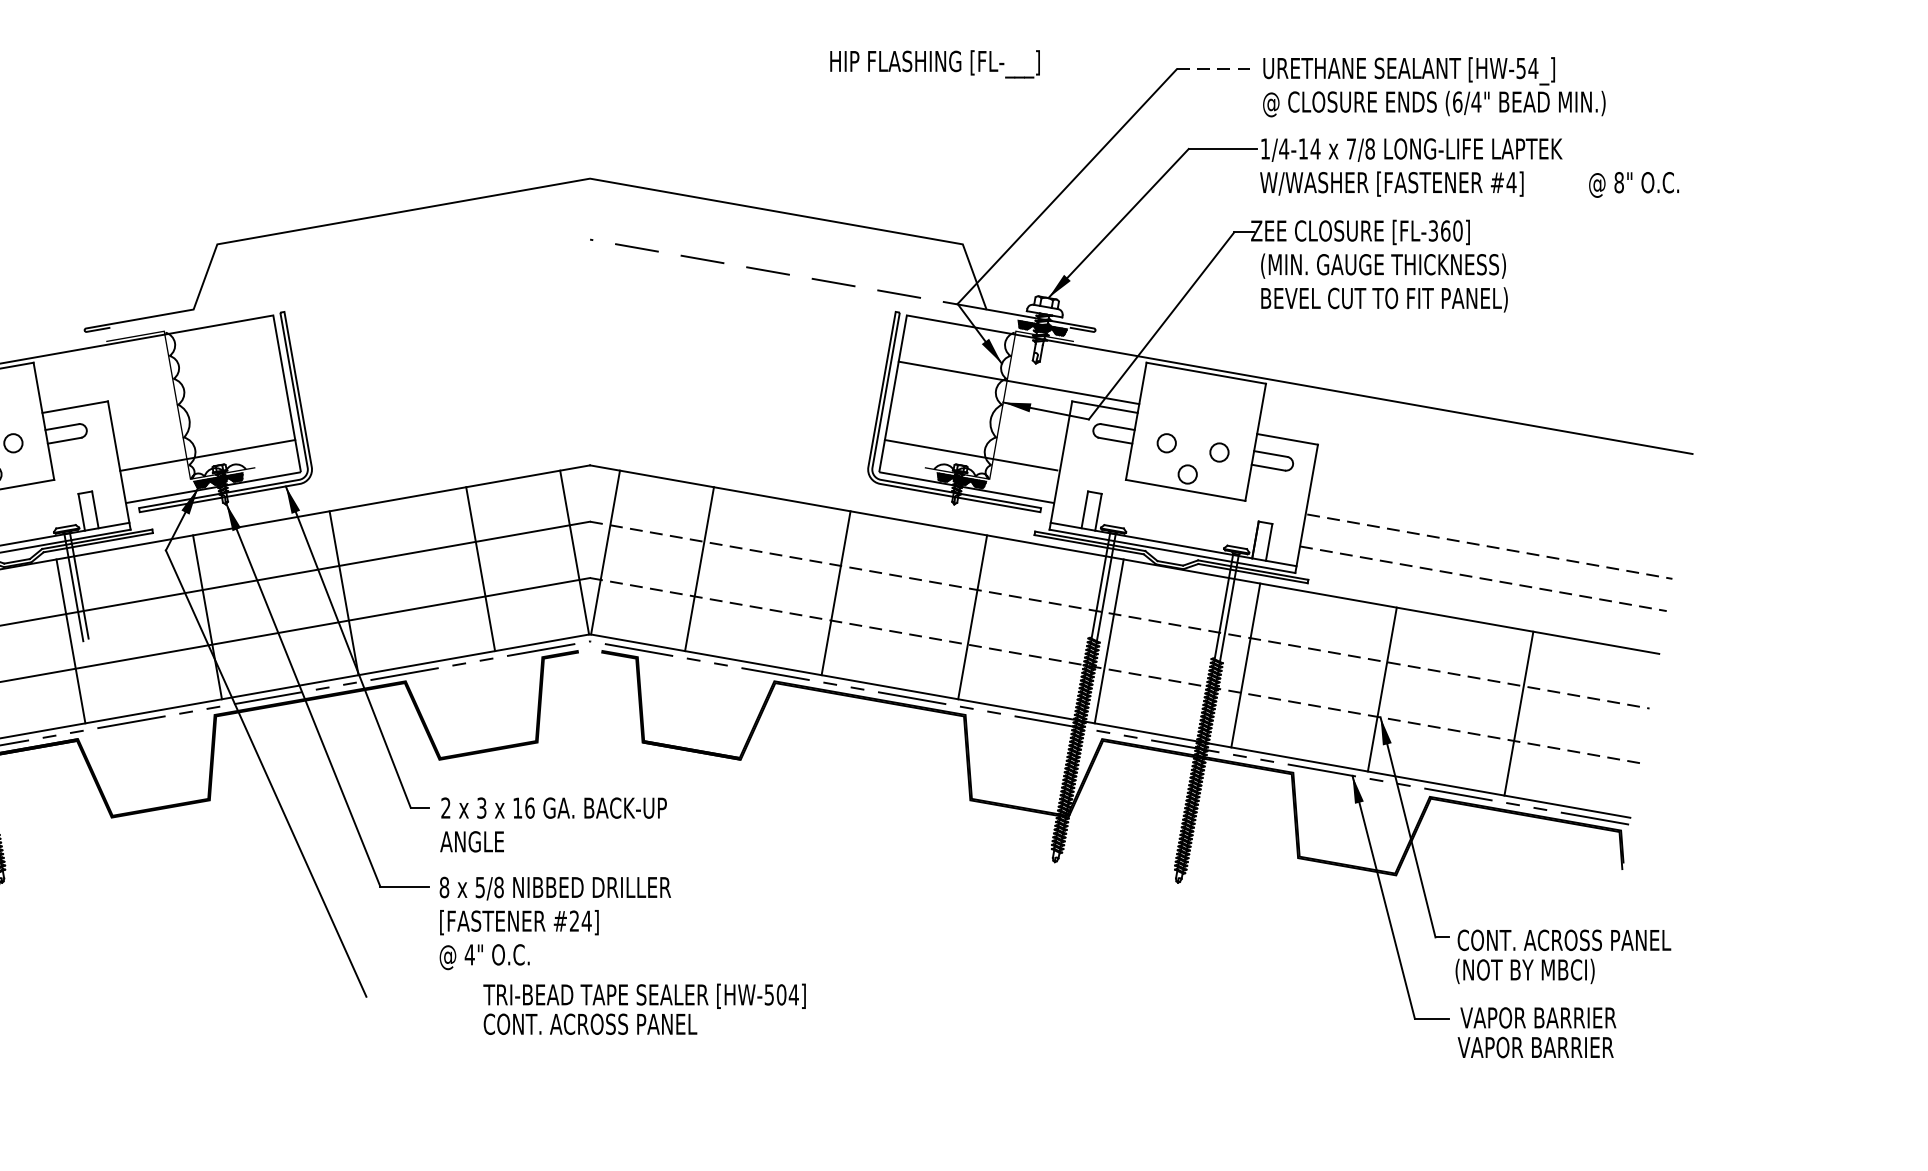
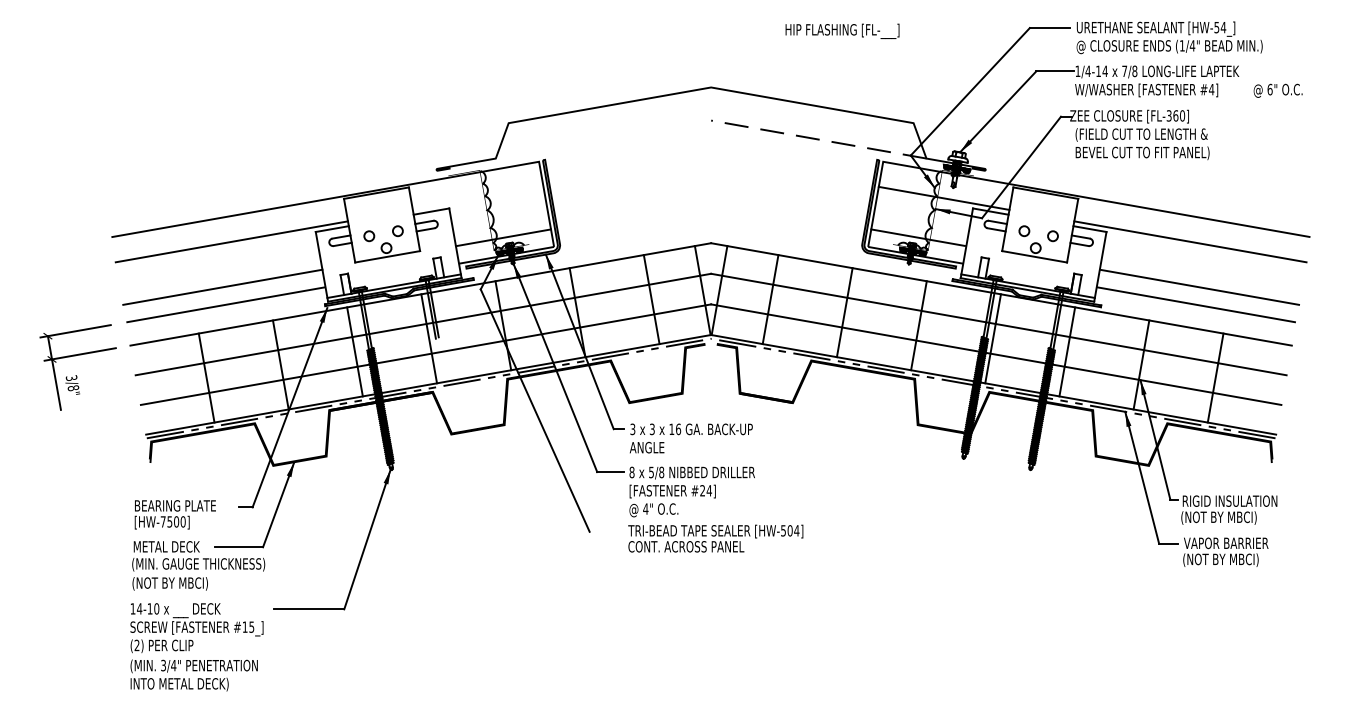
text: (935, 64) -> (842, 31), moved
line: (1214, 70) -> (1050, 28), dashed -> solid
text: (1456, 101) -> (1181, 45), (6/4" -> (1/4"
text: (1618, 182) -> (1269, 89), 8" -> 6"
text: (1387, 265) -> (1144, 134), (MIN. GAUGE THICKNESS) -> (FIELD CUT TO LENGTH &
line: (1472, 462) -> (1190, 241), added
line: (1489, 546) -> (1199, 287), dashed -> solid
line: (1483, 578) -> (1196, 304), dashed -> solid
line: (1120, 615) -> (999, 324), dashed -> solid
line: (1115, 670) -> (996, 354), dashed -> solid
text: (445, 808) -> (632, 429), 2 -> 3
text: (1564, 939) -> (1240, 500), CONT. ACROSS PANEL -> RIGID INSULATION
text: (644, 1009) -> (715, 538), moved
text: (1535, 1047) -> (1224, 559), VAPOR BARRIER -> (NOT BY MBCI)

